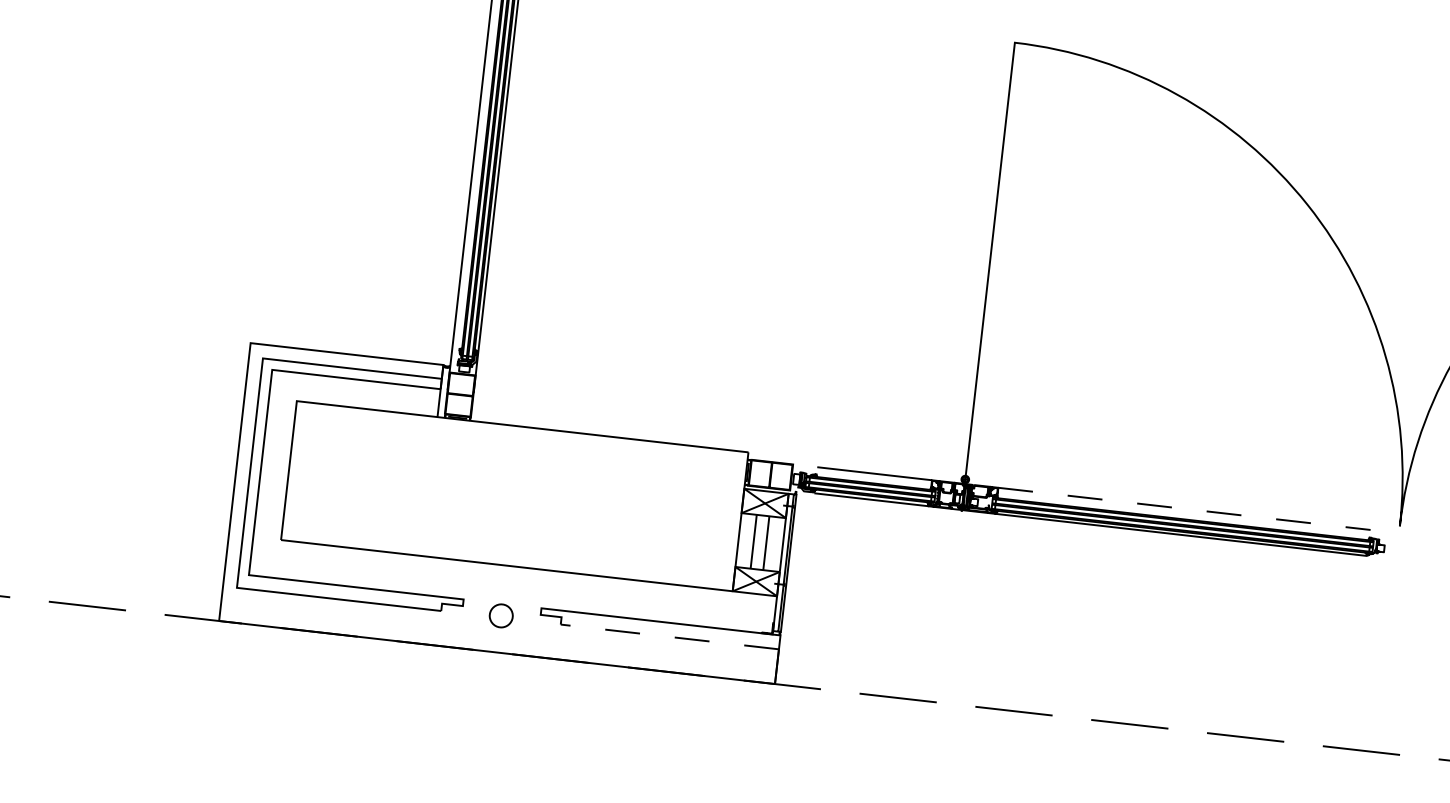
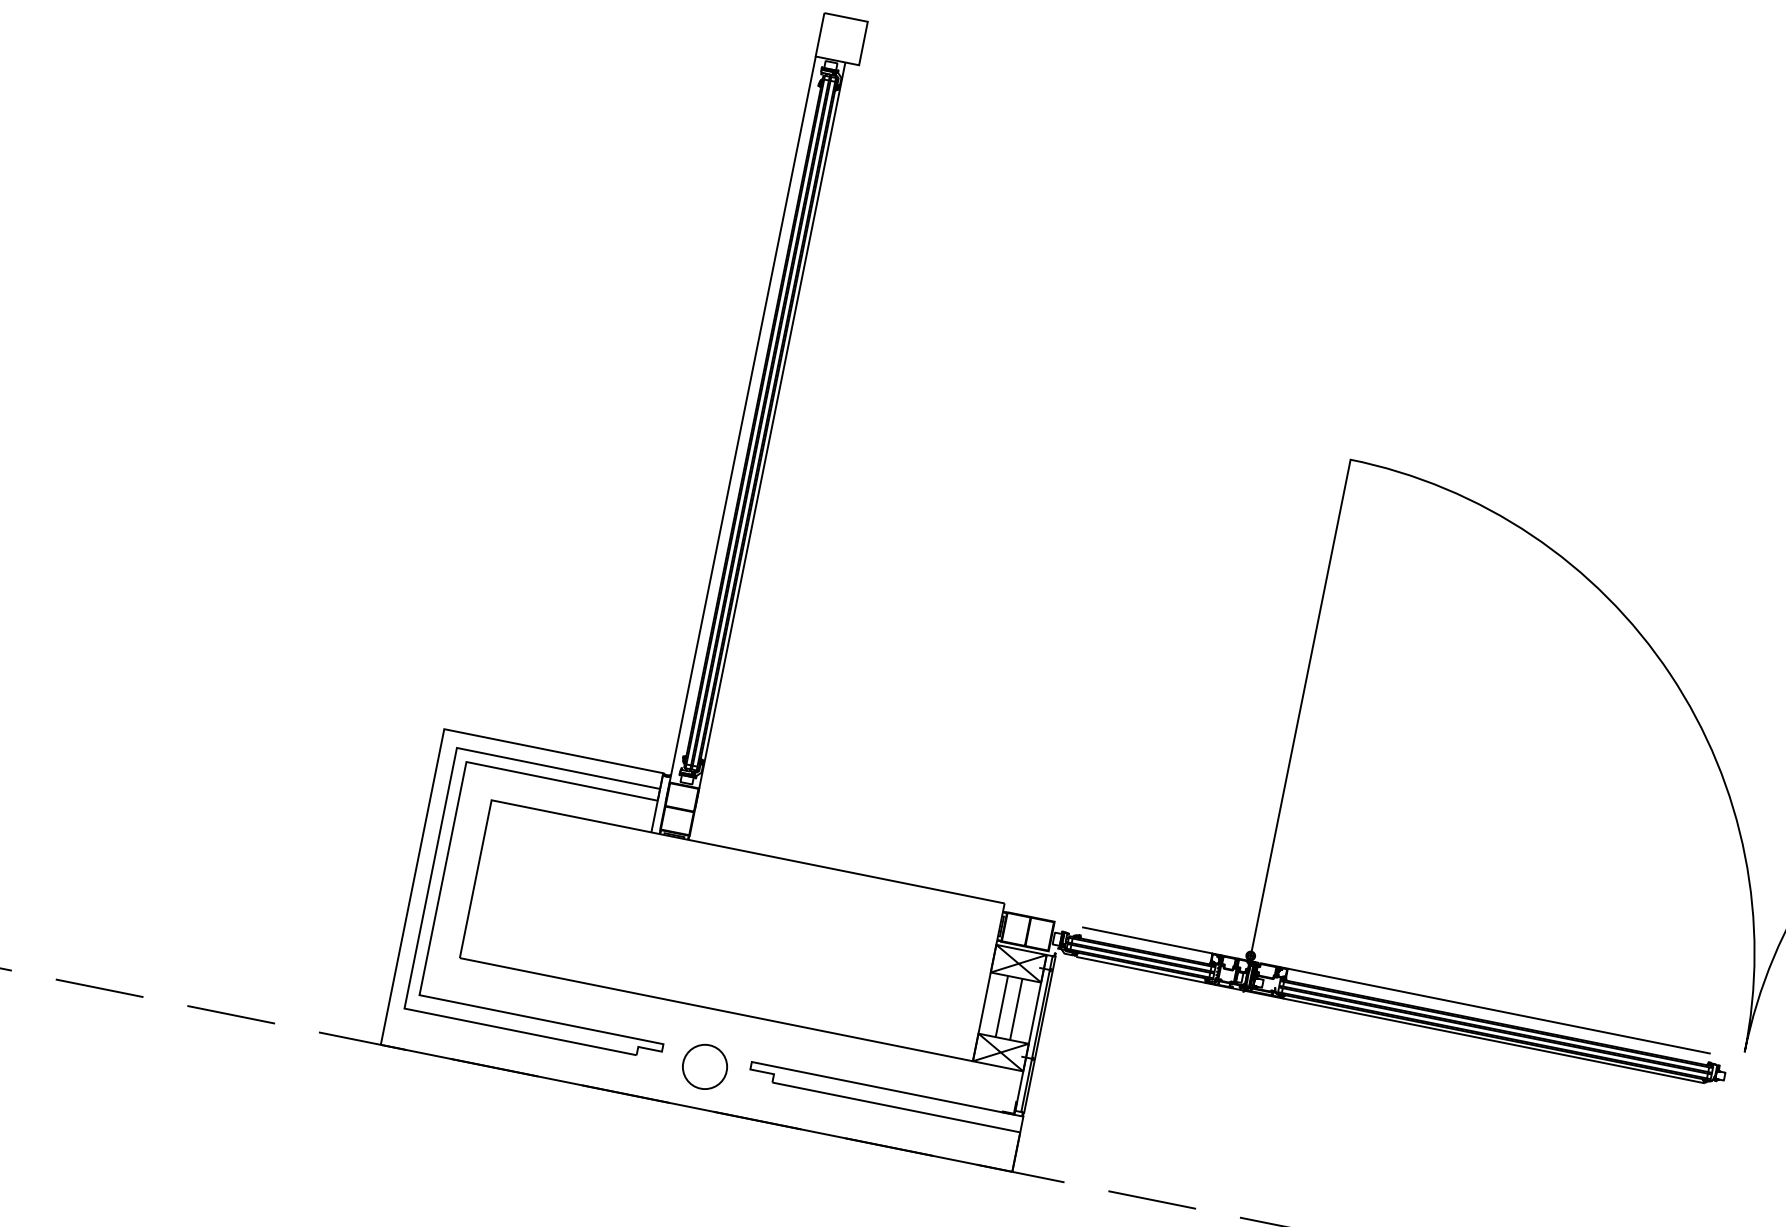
line: (1184, 509) -> (1499, 1011), dashed -> solid
circle: (500, 615) -> (704, 1066), size x1.67
line: (669, 637) -> (895, 1107), dashed -> solid

